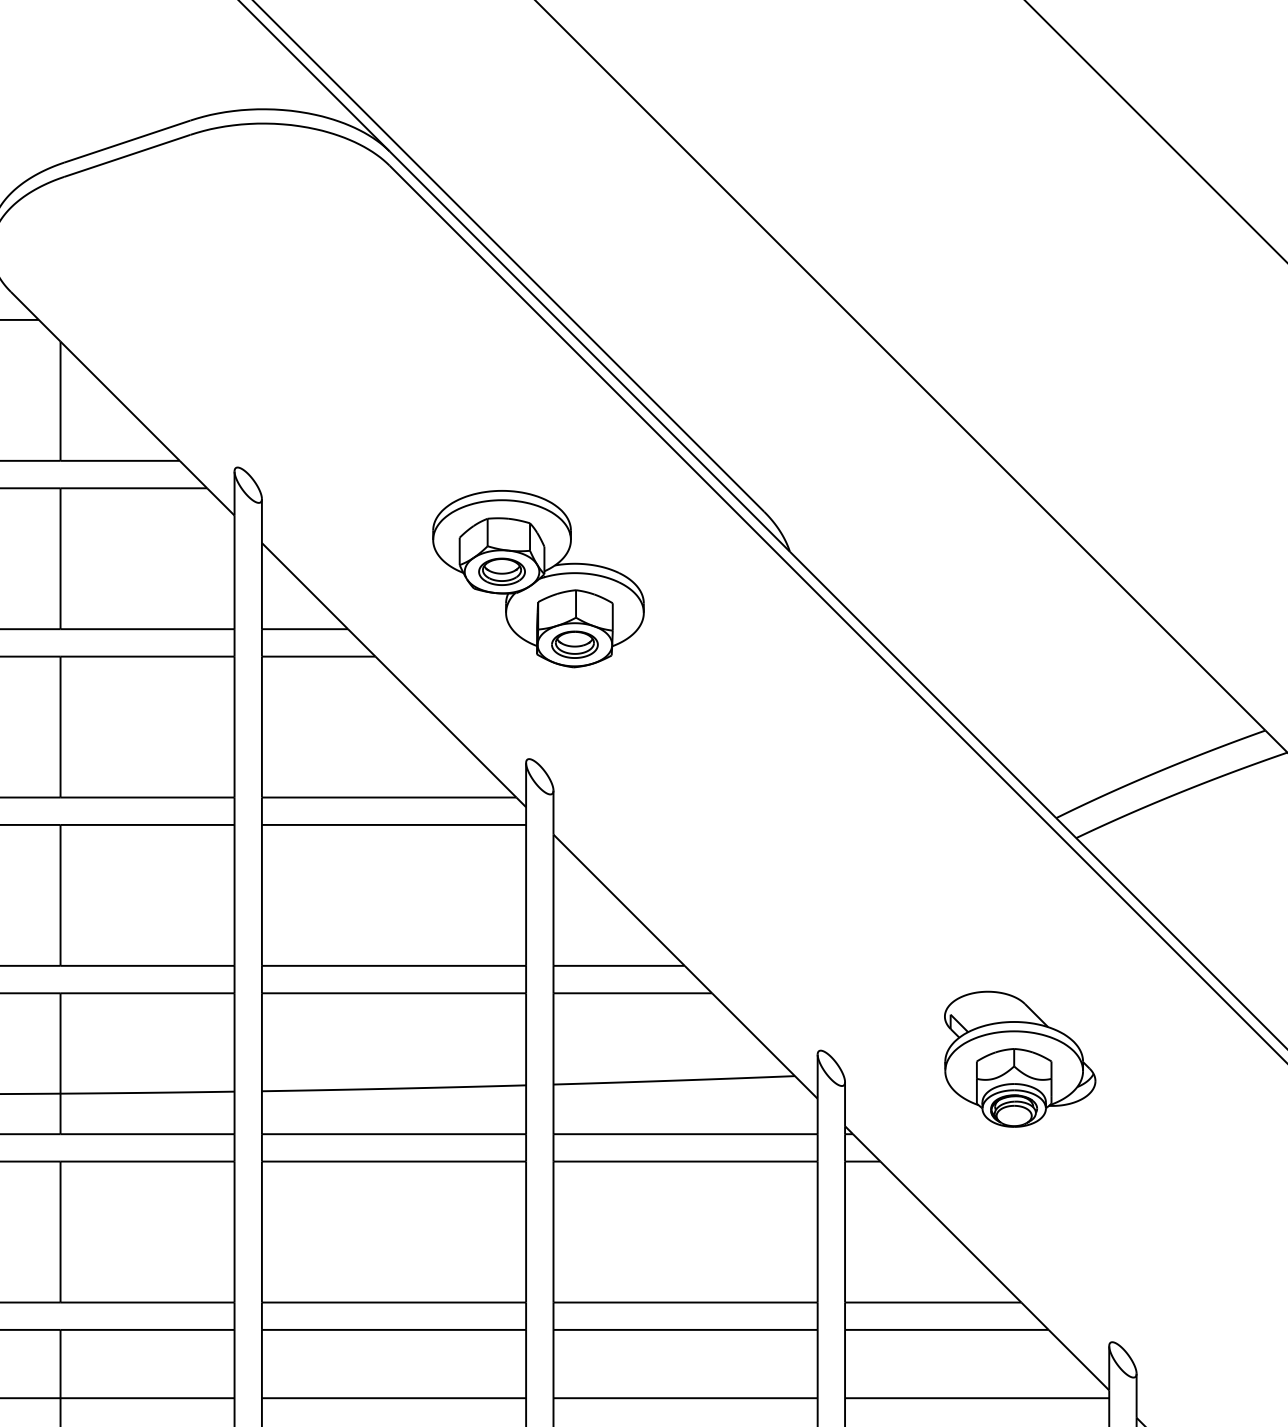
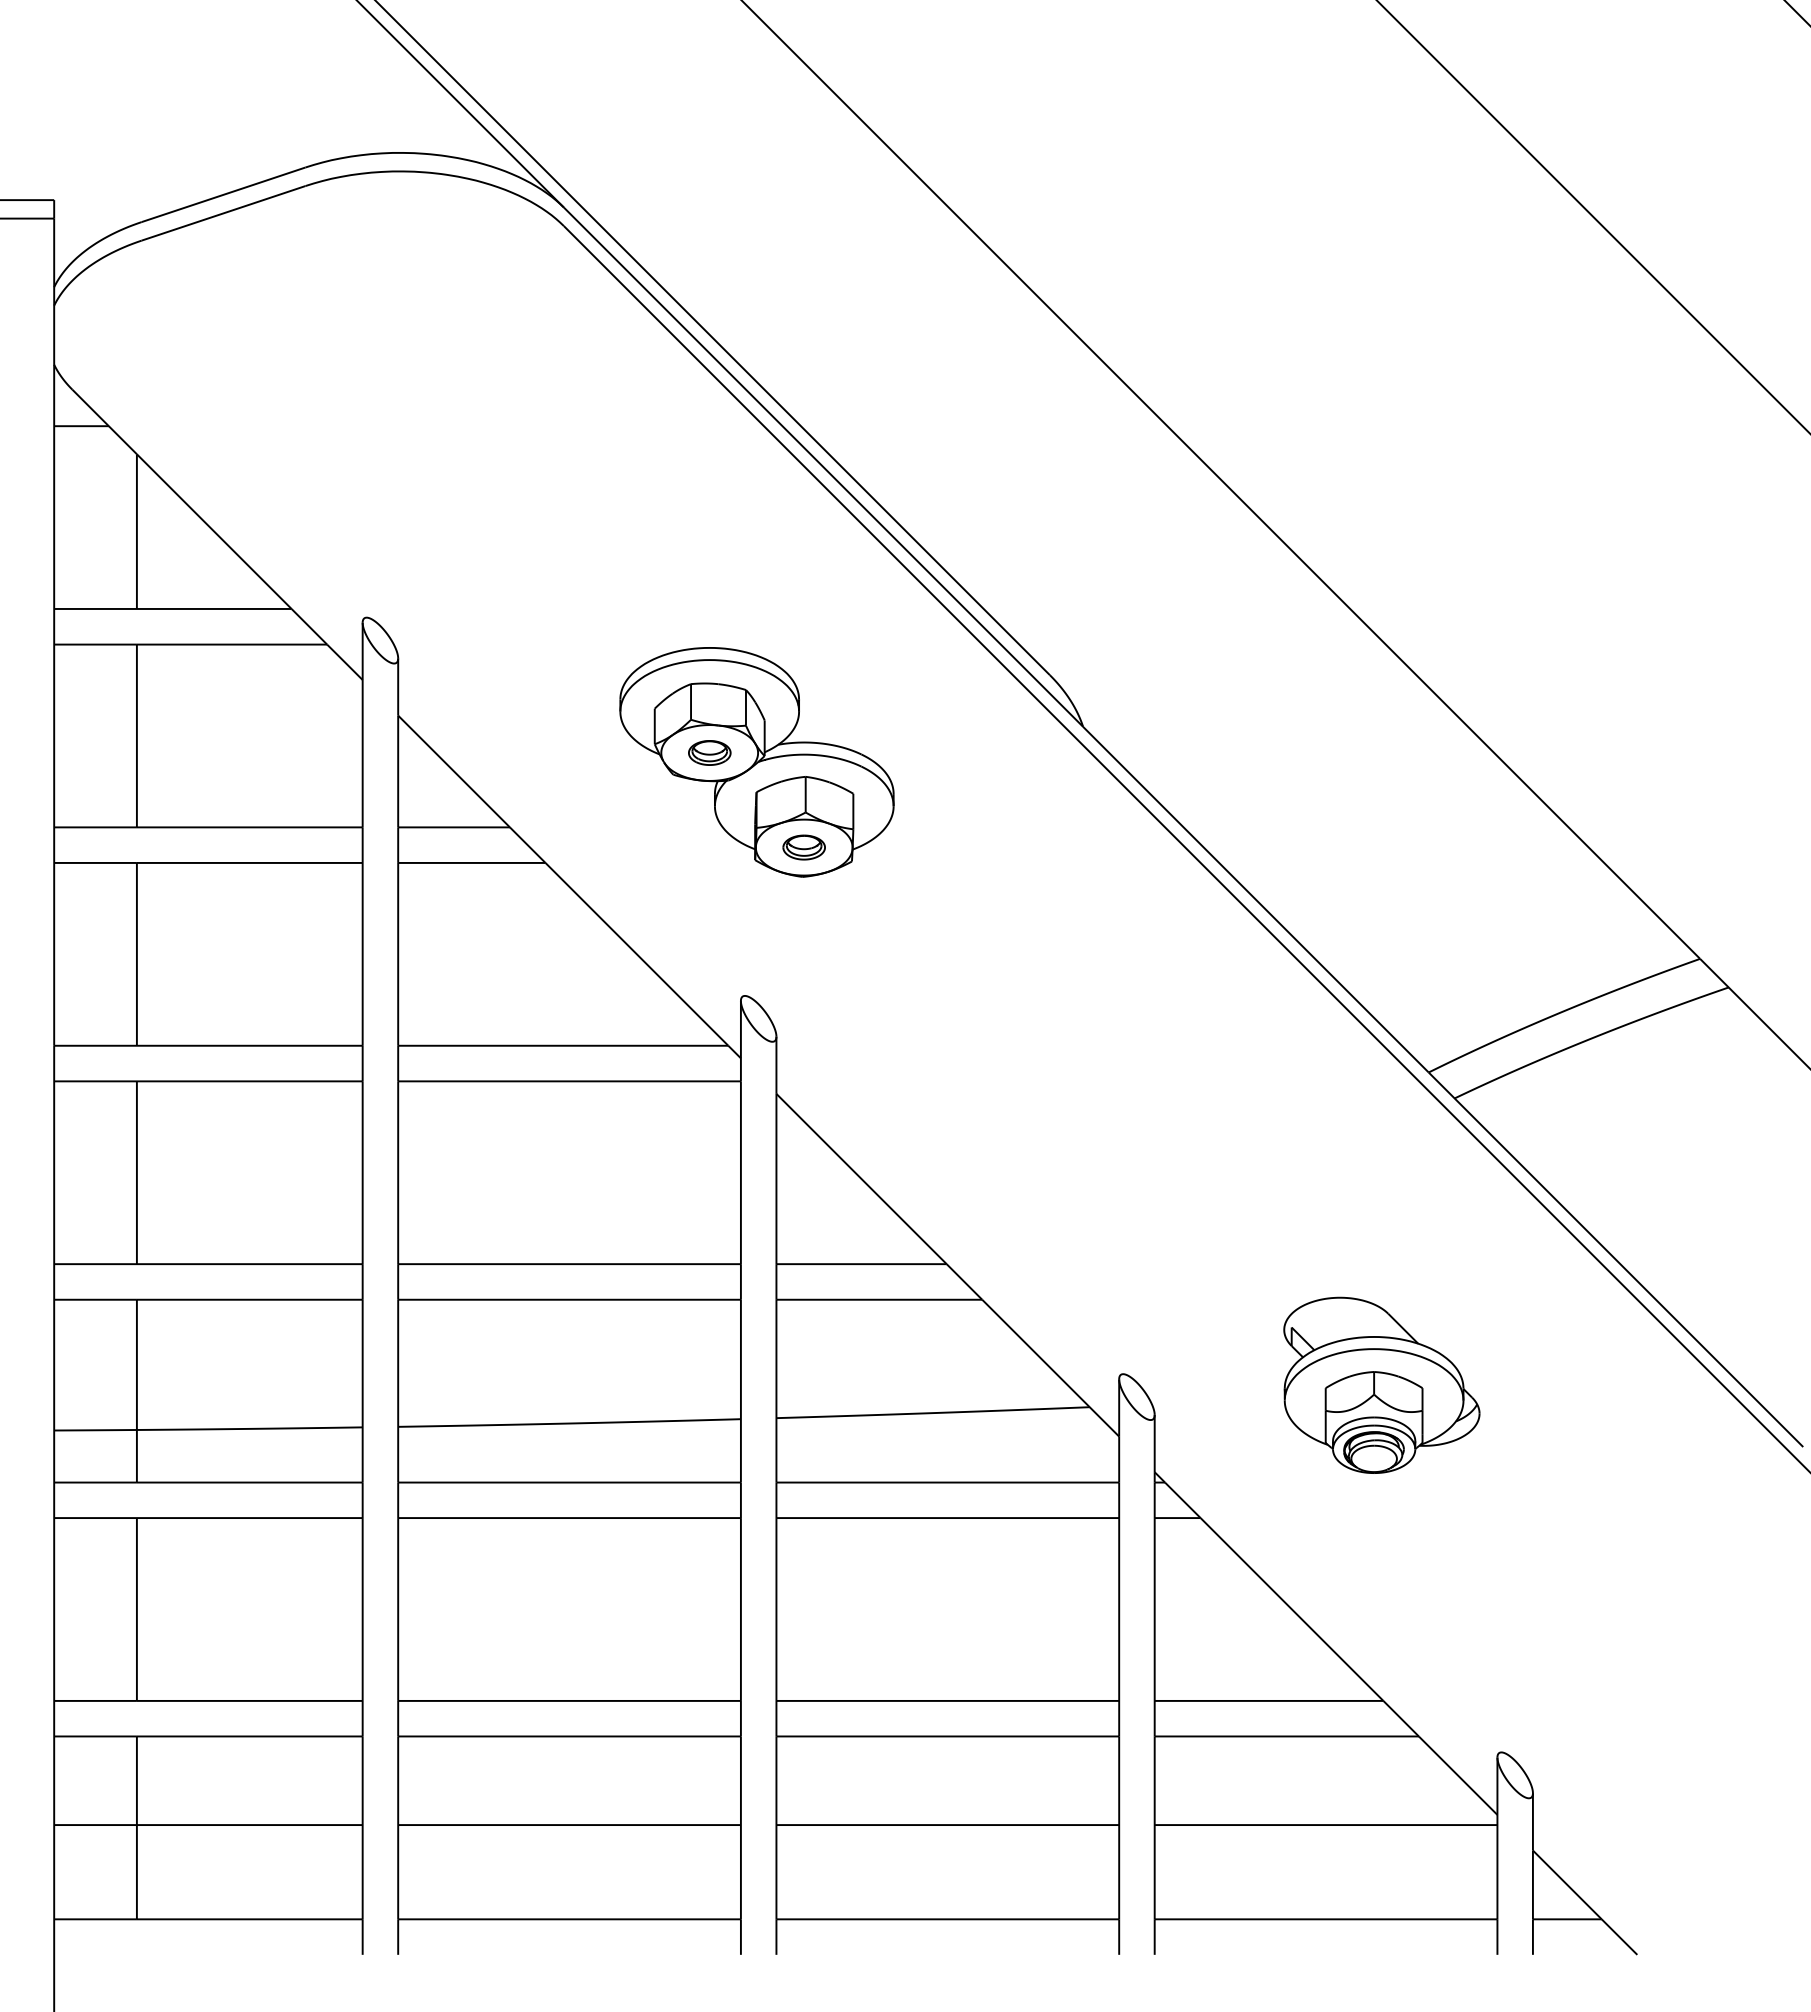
part: (501, 571) -> (709, 752), size x0.7
part: (574, 644) -> (803, 847), size x0.7

